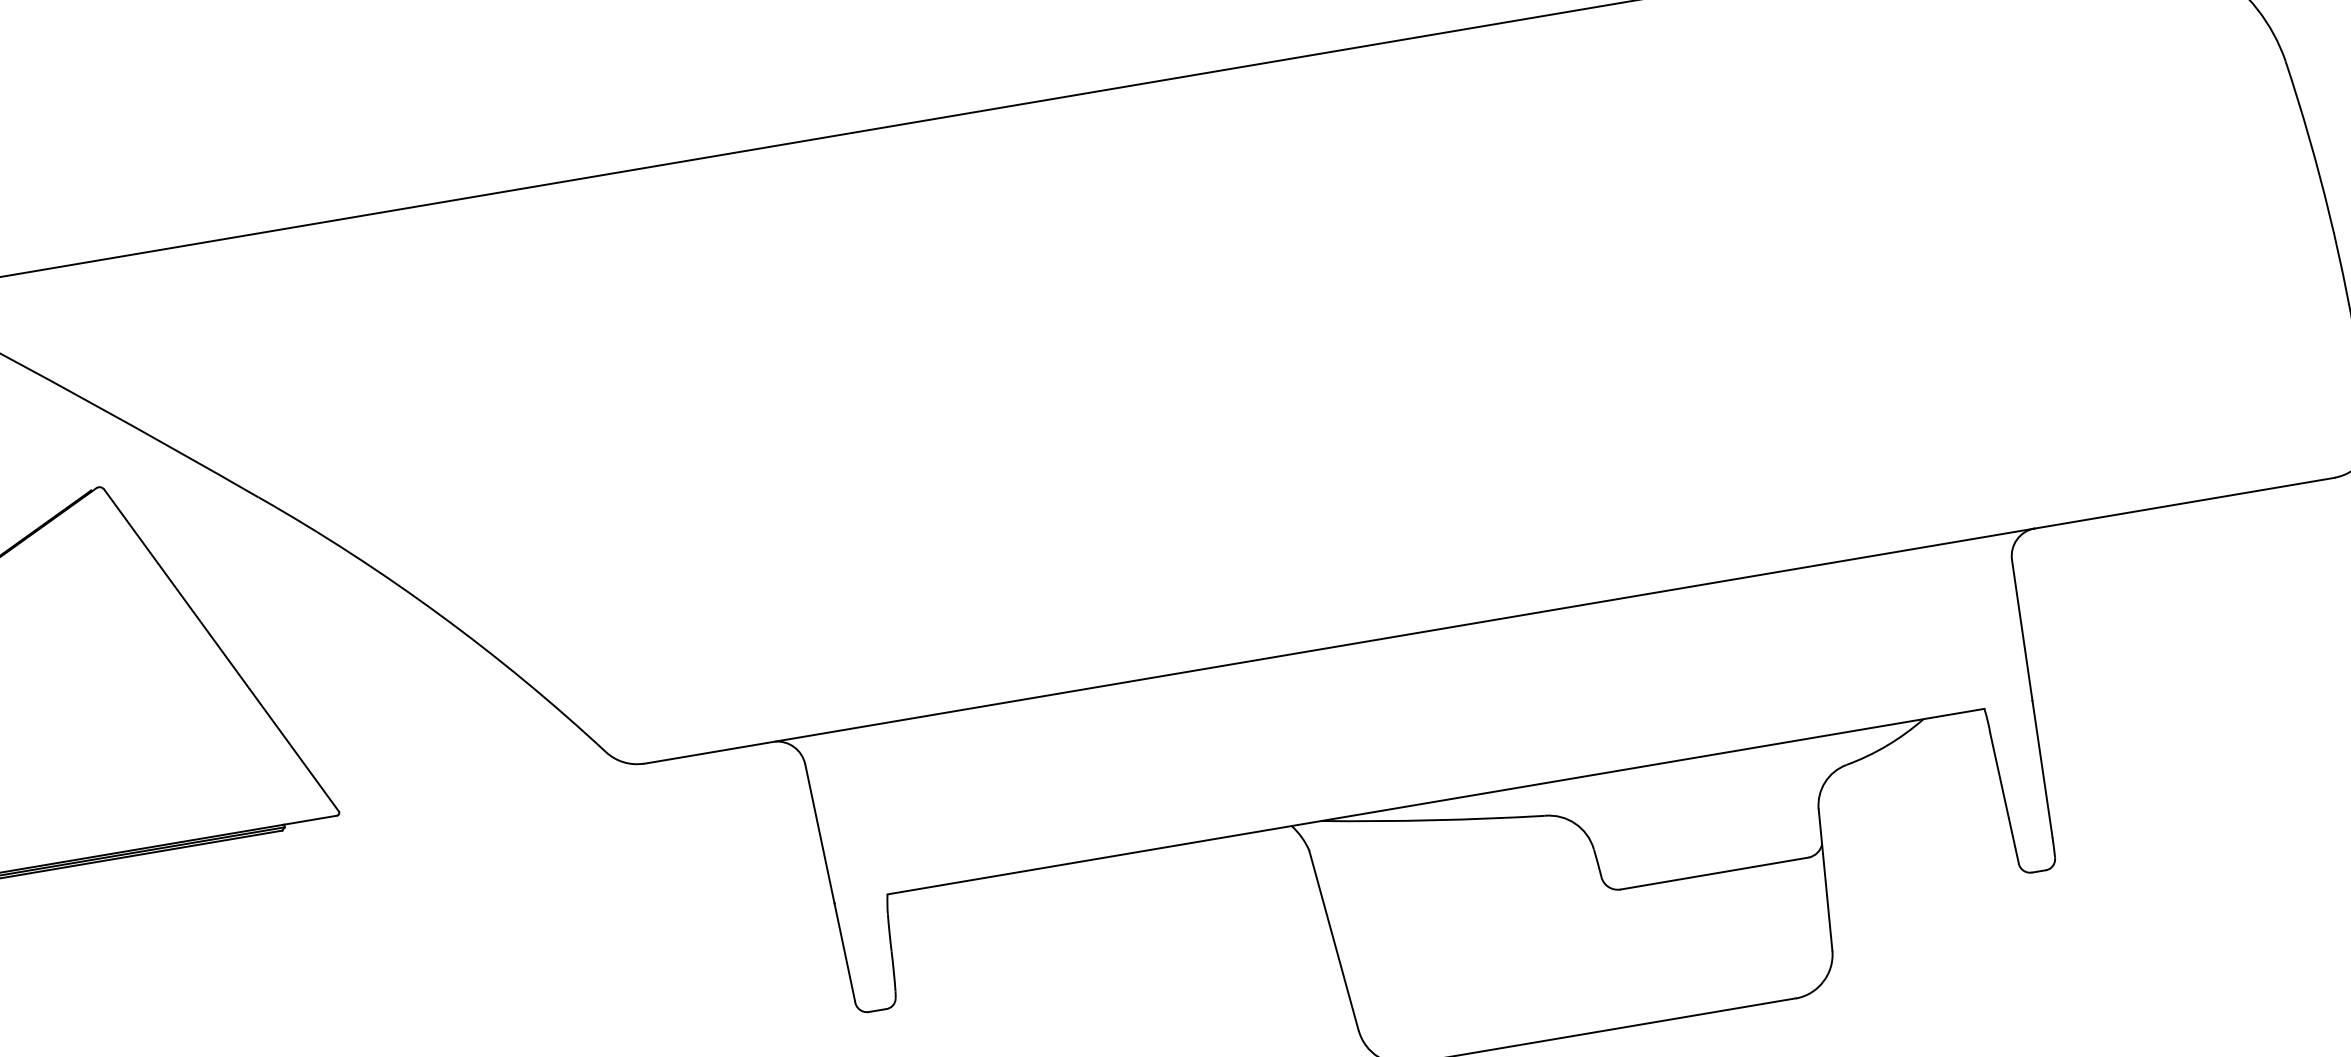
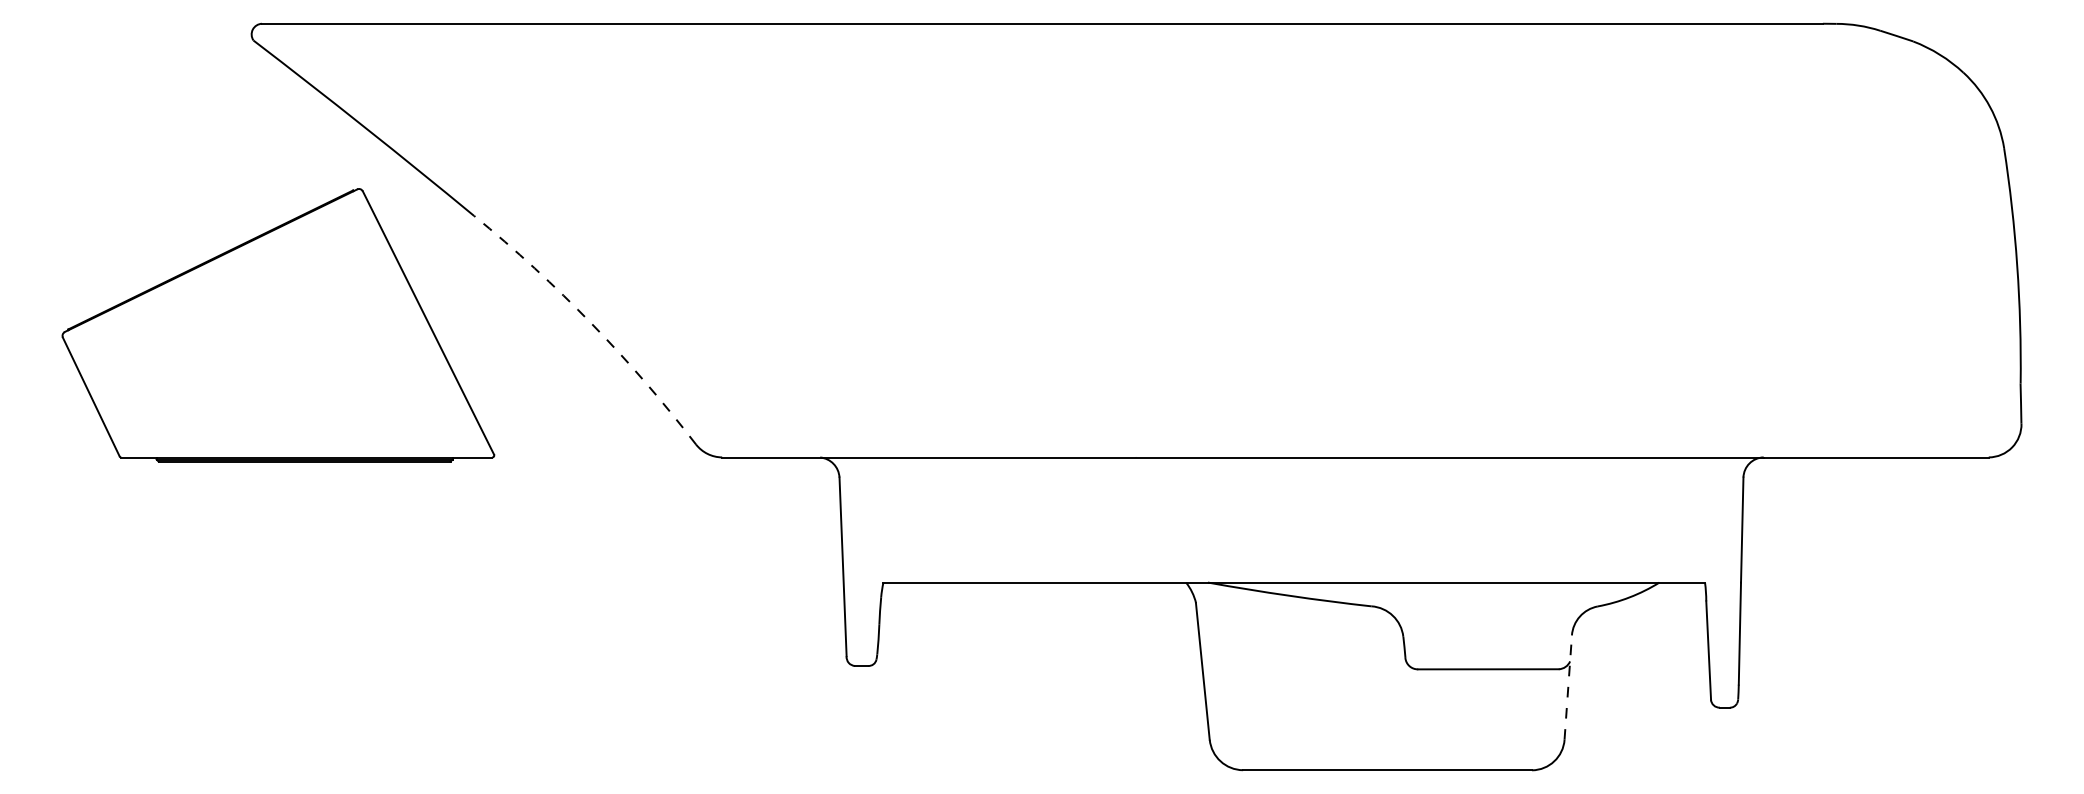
arc: (439, 614) -> (591, 323), solid -> dashed
line: (1825, 879) -> (1568, 687), solid -> dashed

